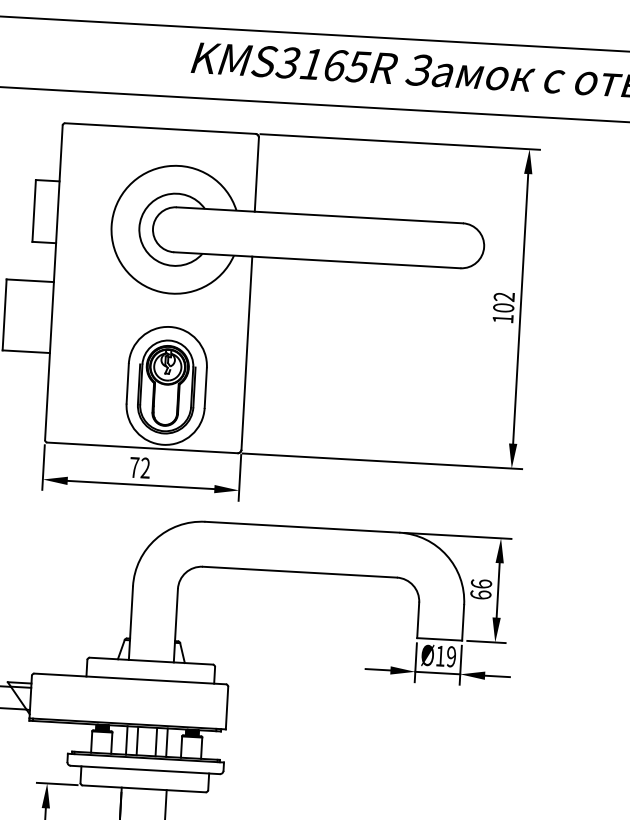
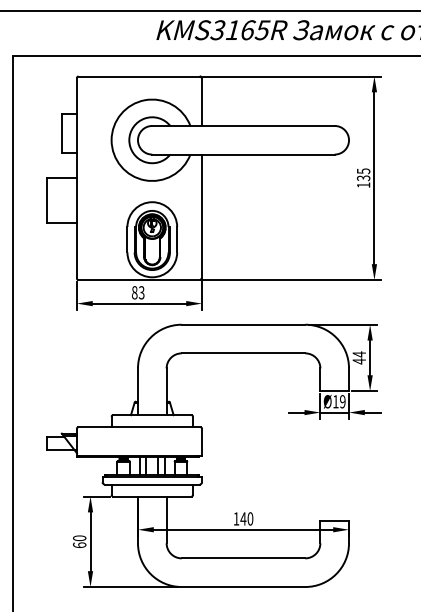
text: (503, 302) -> (363, 174), 102 -> 135
text: (140, 467) -> (138, 292), 72 -> 83
text: (481, 588) -> (359, 357), 66 -> 44

